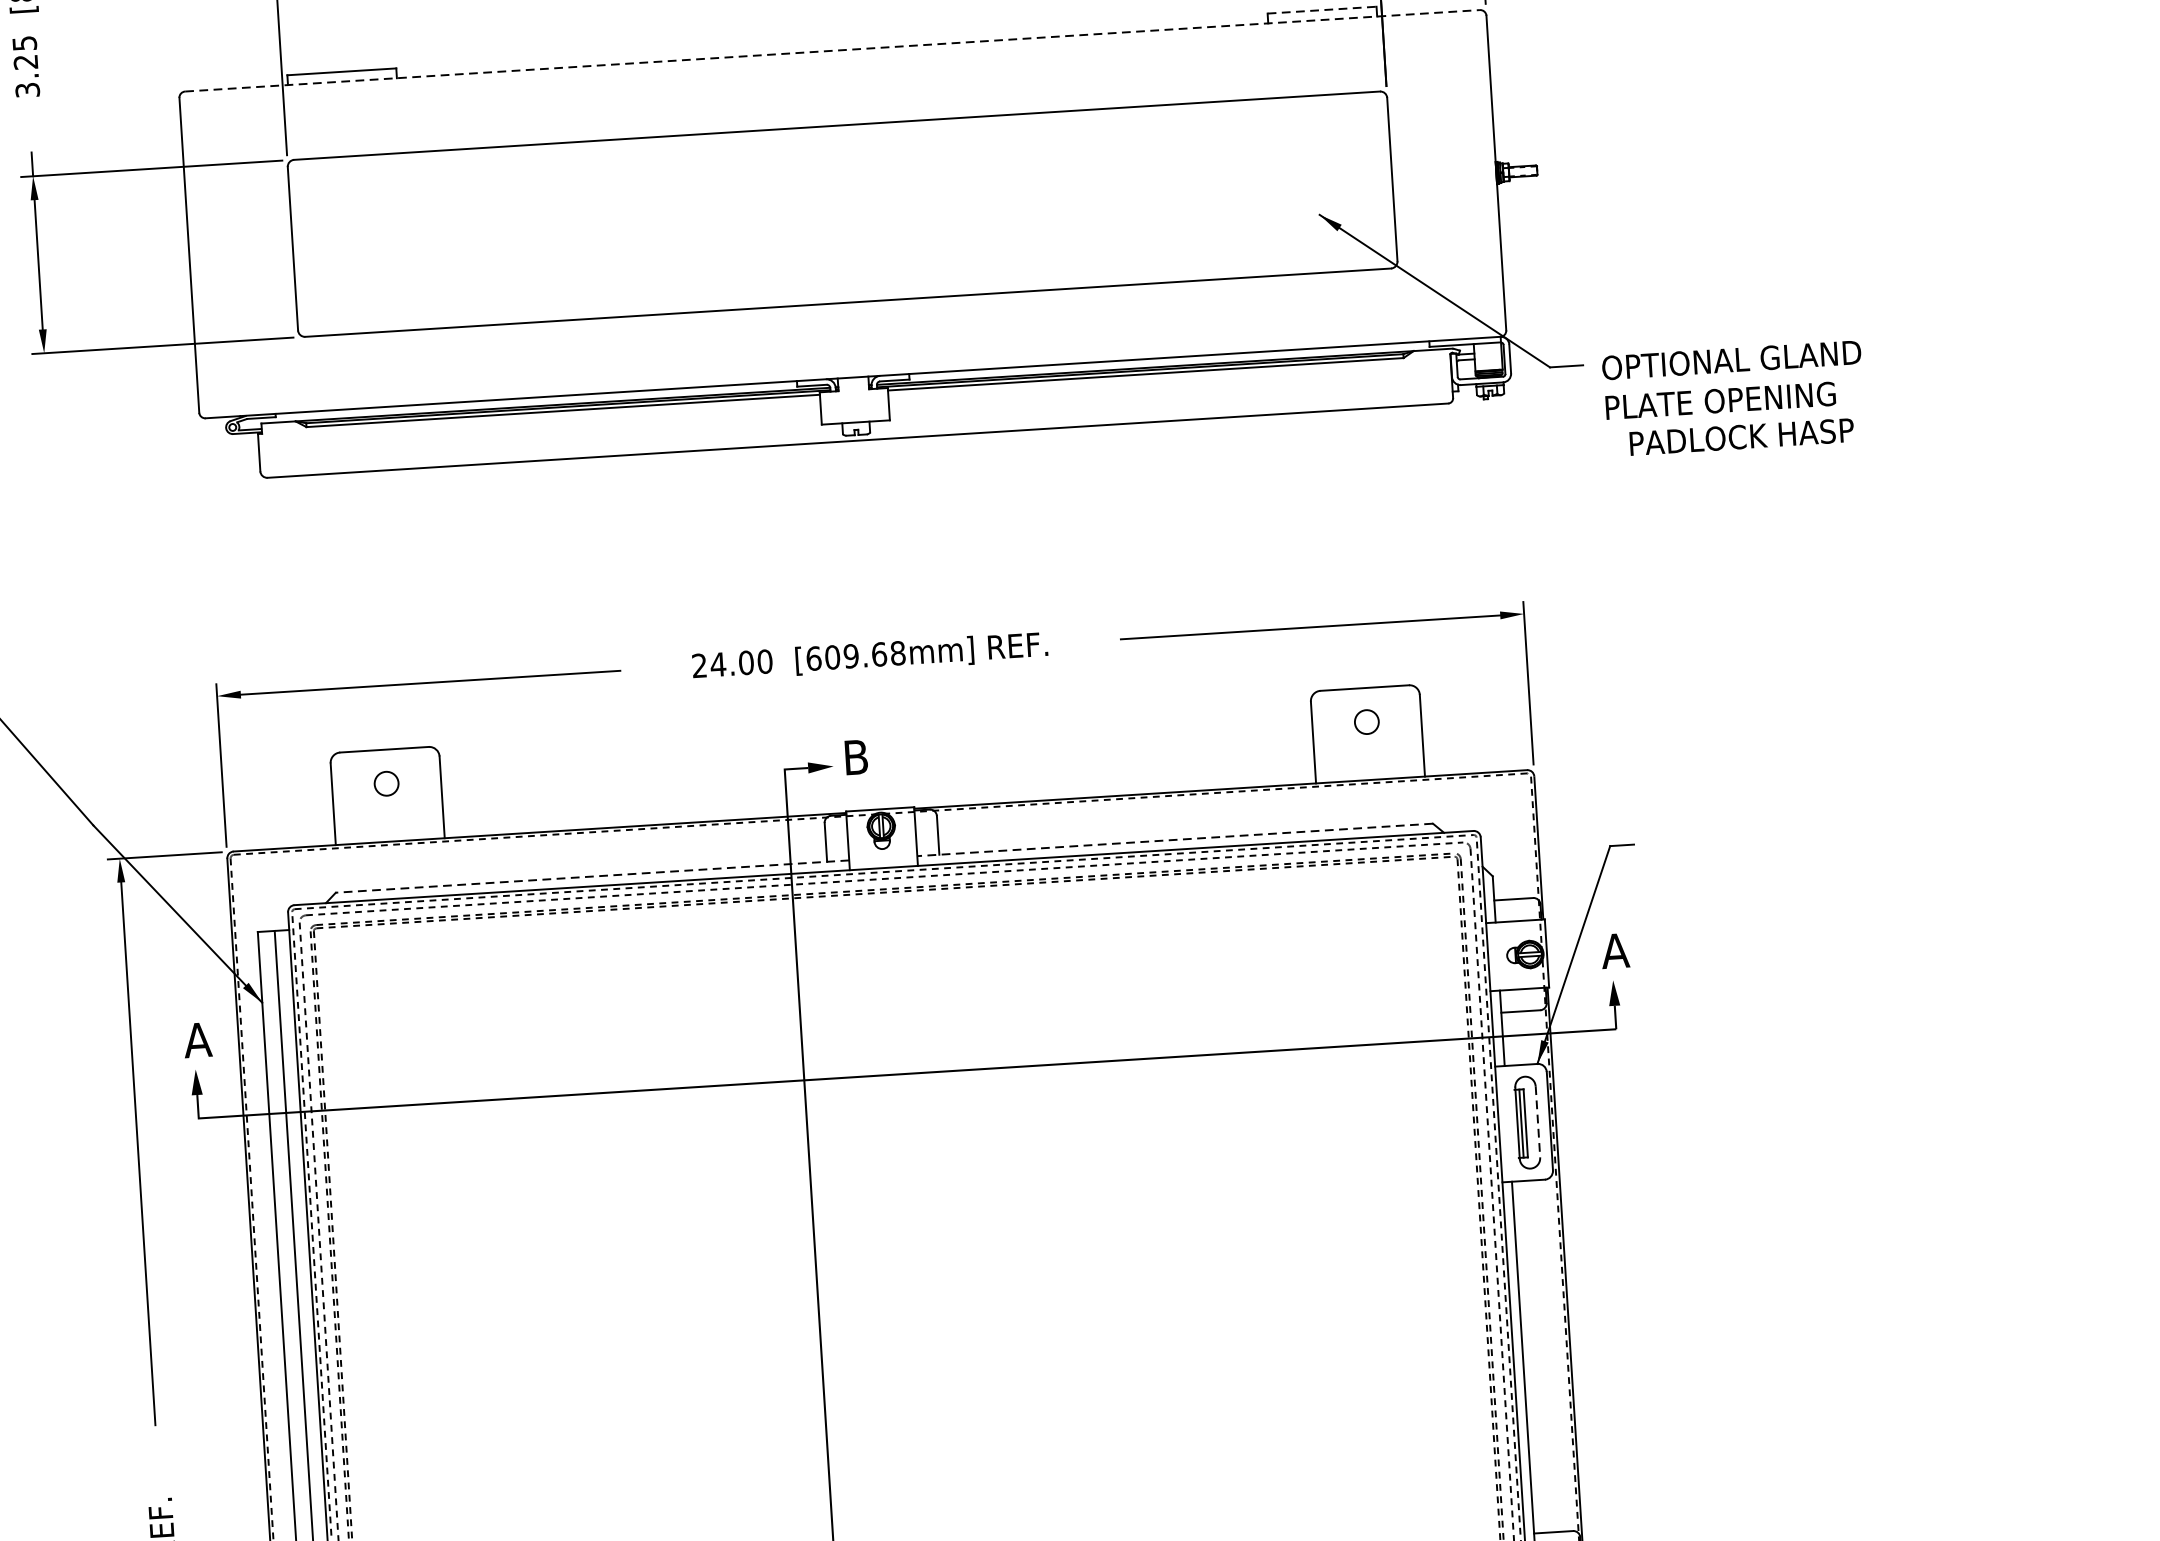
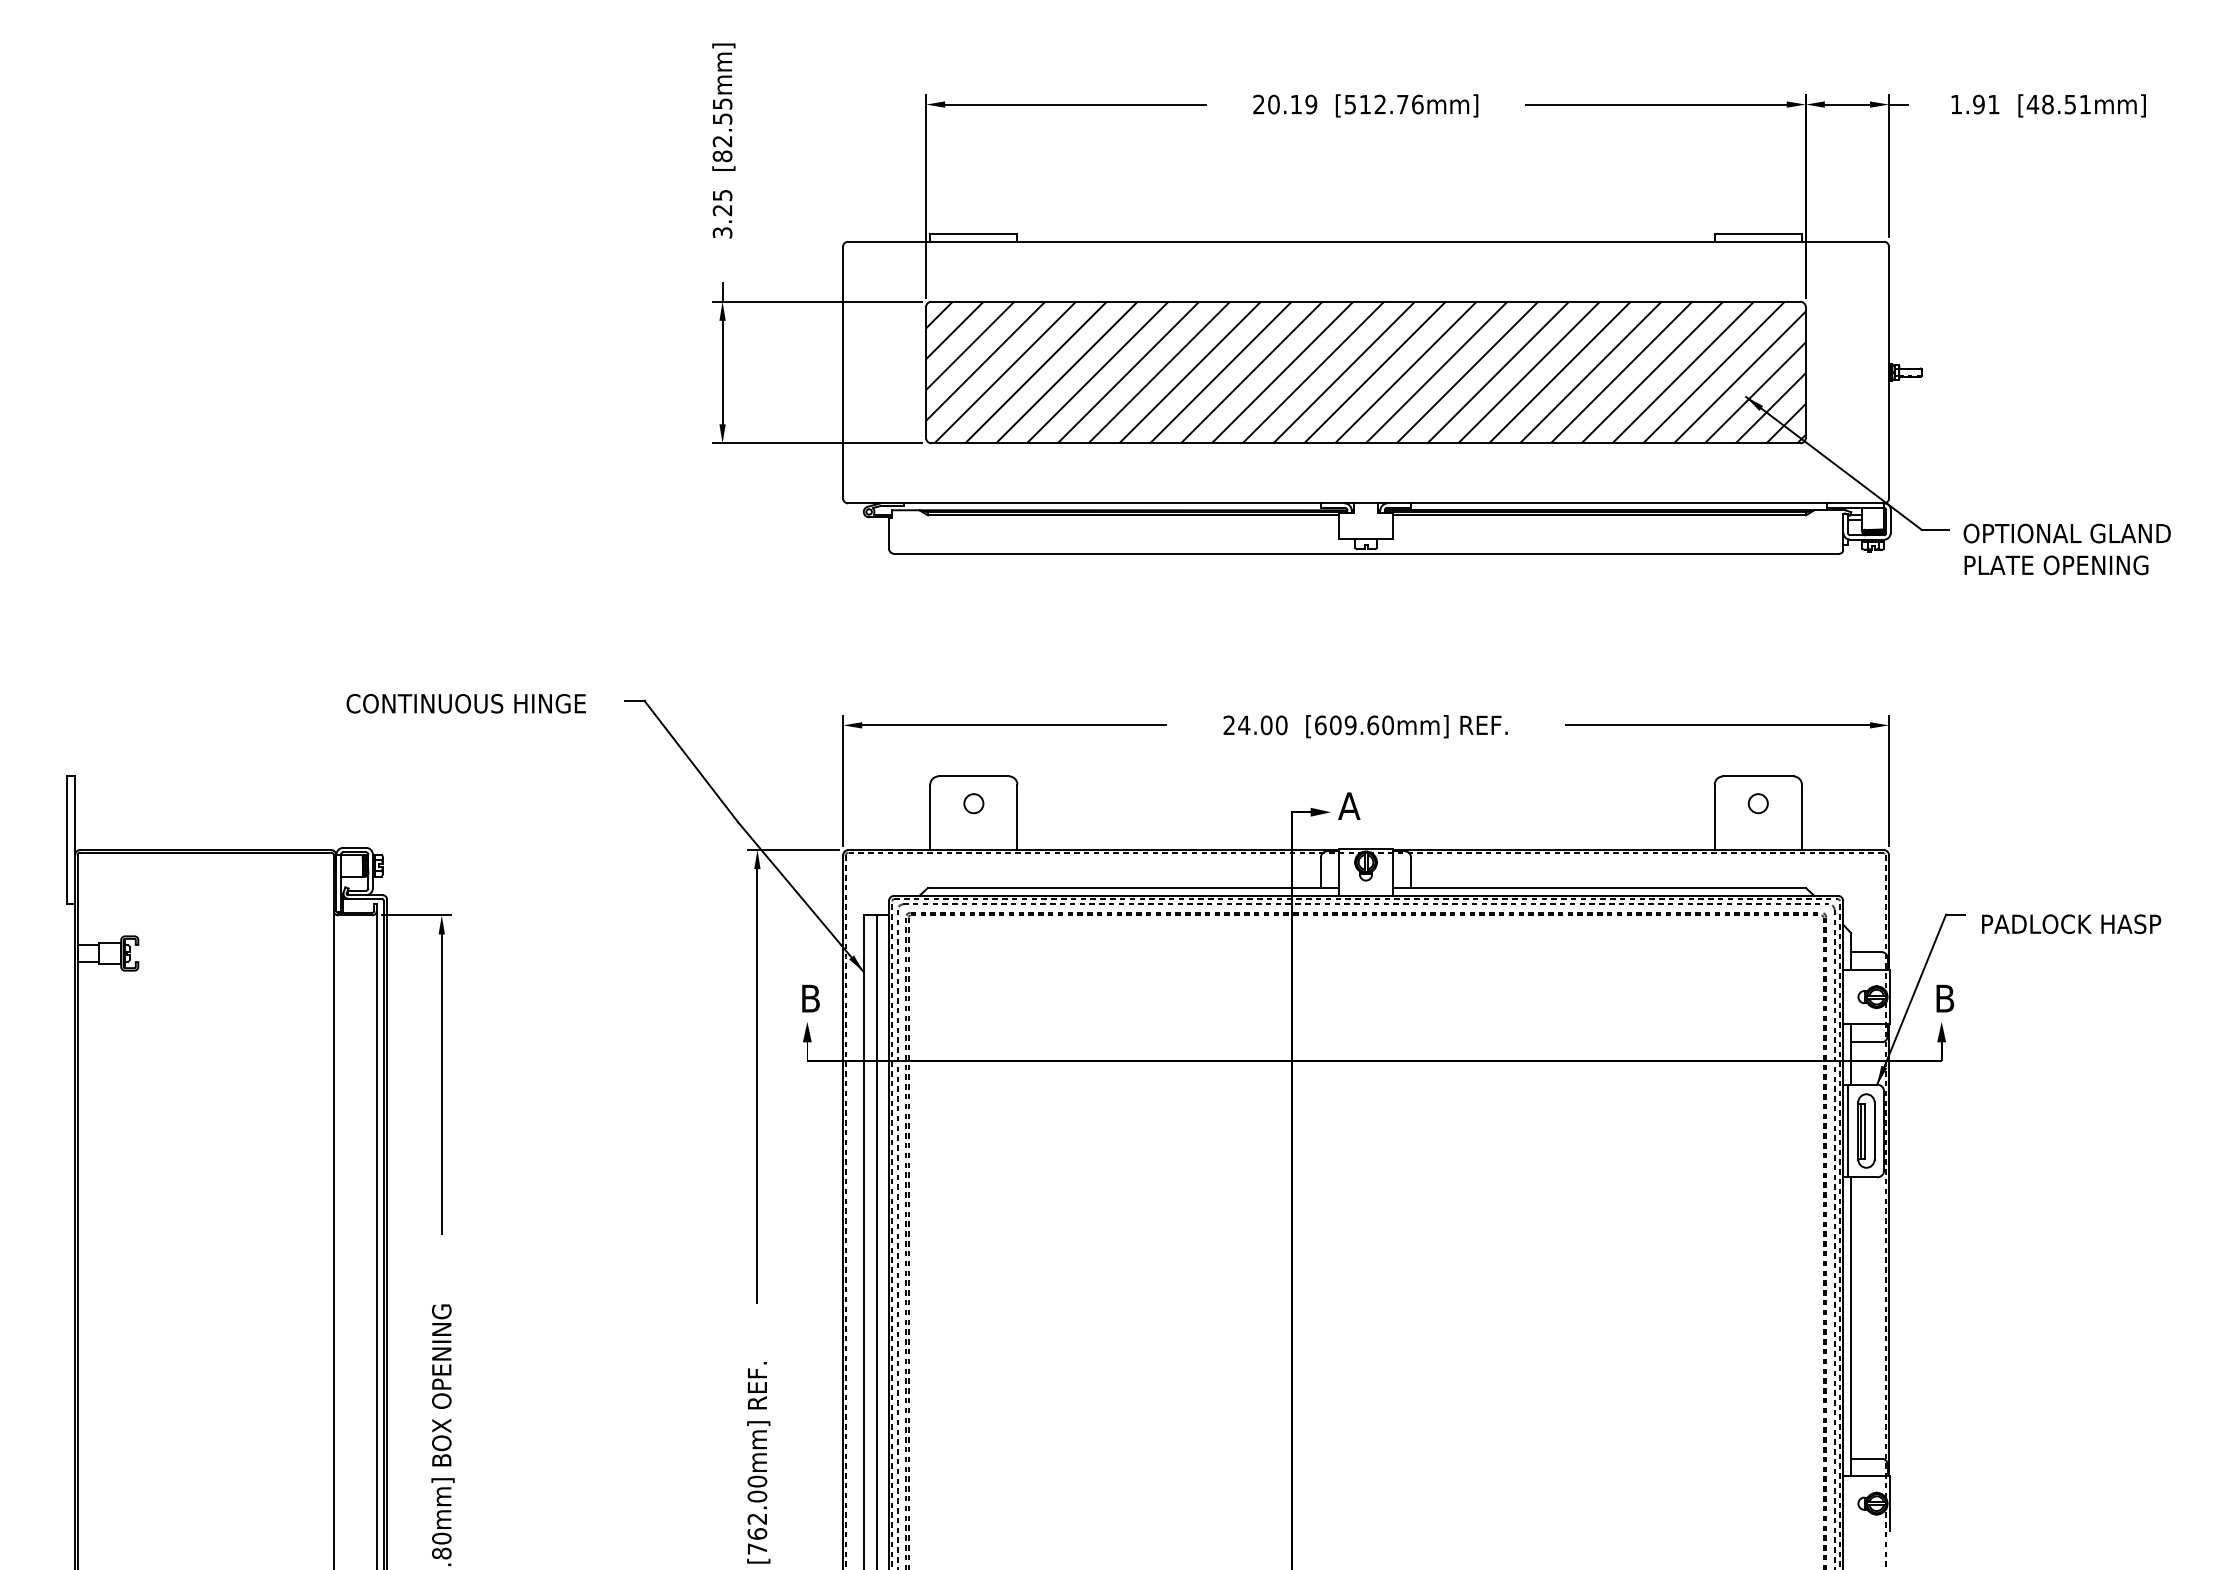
line: (1322, 9) -> (1758, 233), dashed -> solid
line: (833, 50) -> (1366, 241), dashed -> solid
hatch: (842, 214) -> (1365, 372), added
text: (1741, 437) -> (2071, 924), moved
text: (897, 652) -> (1387, 724), [609.68mm] -> [609.60mm]
text: (856, 756) -> (1349, 805), B -> A
line: (1174, 839) -> (1599, 887), dashed -> solid
line: (591, 876) -> (1132, 887), dashed -> solid
text: (1614, 950) -> (1944, 998), A -> B
text: (197, 1040) -> (810, 998), A -> B
line: (1537, 1122) -> (1874, 1131), dashed -> solid
line: (1504, 1123) -> (1847, 1130), added

